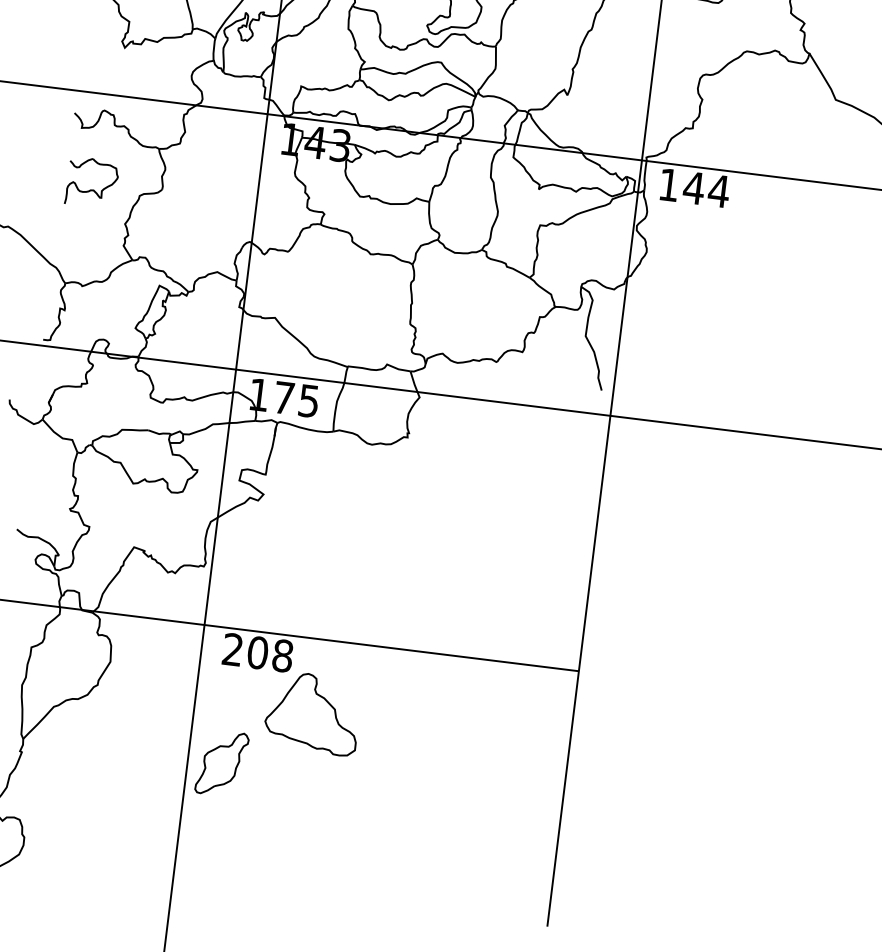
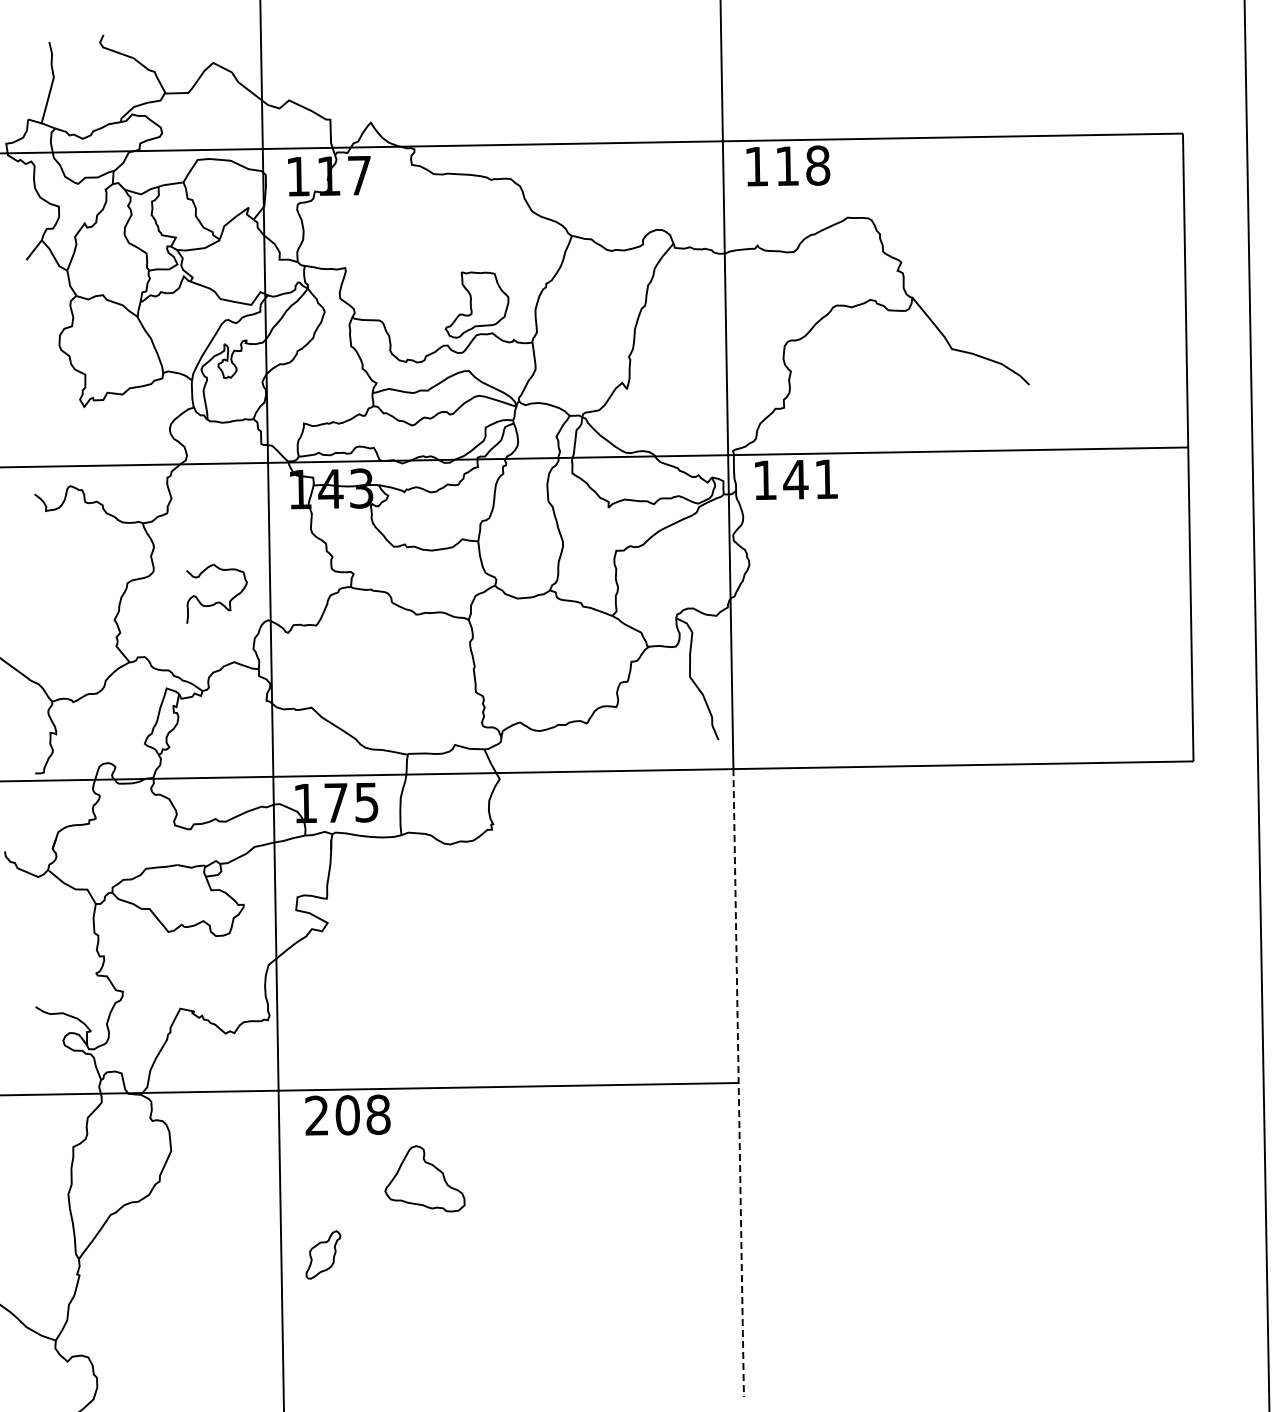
part: (91, 189) -> (217, 601), moved
text: (719, 190) -> (826, 478), 144 -> 141
line: (578, 671) -> (738, 1083), solid -> dashed
part: (312, 712) -> (424, 1178), size x0.7
part: (222, 763) -> (323, 1254), size x0.6

